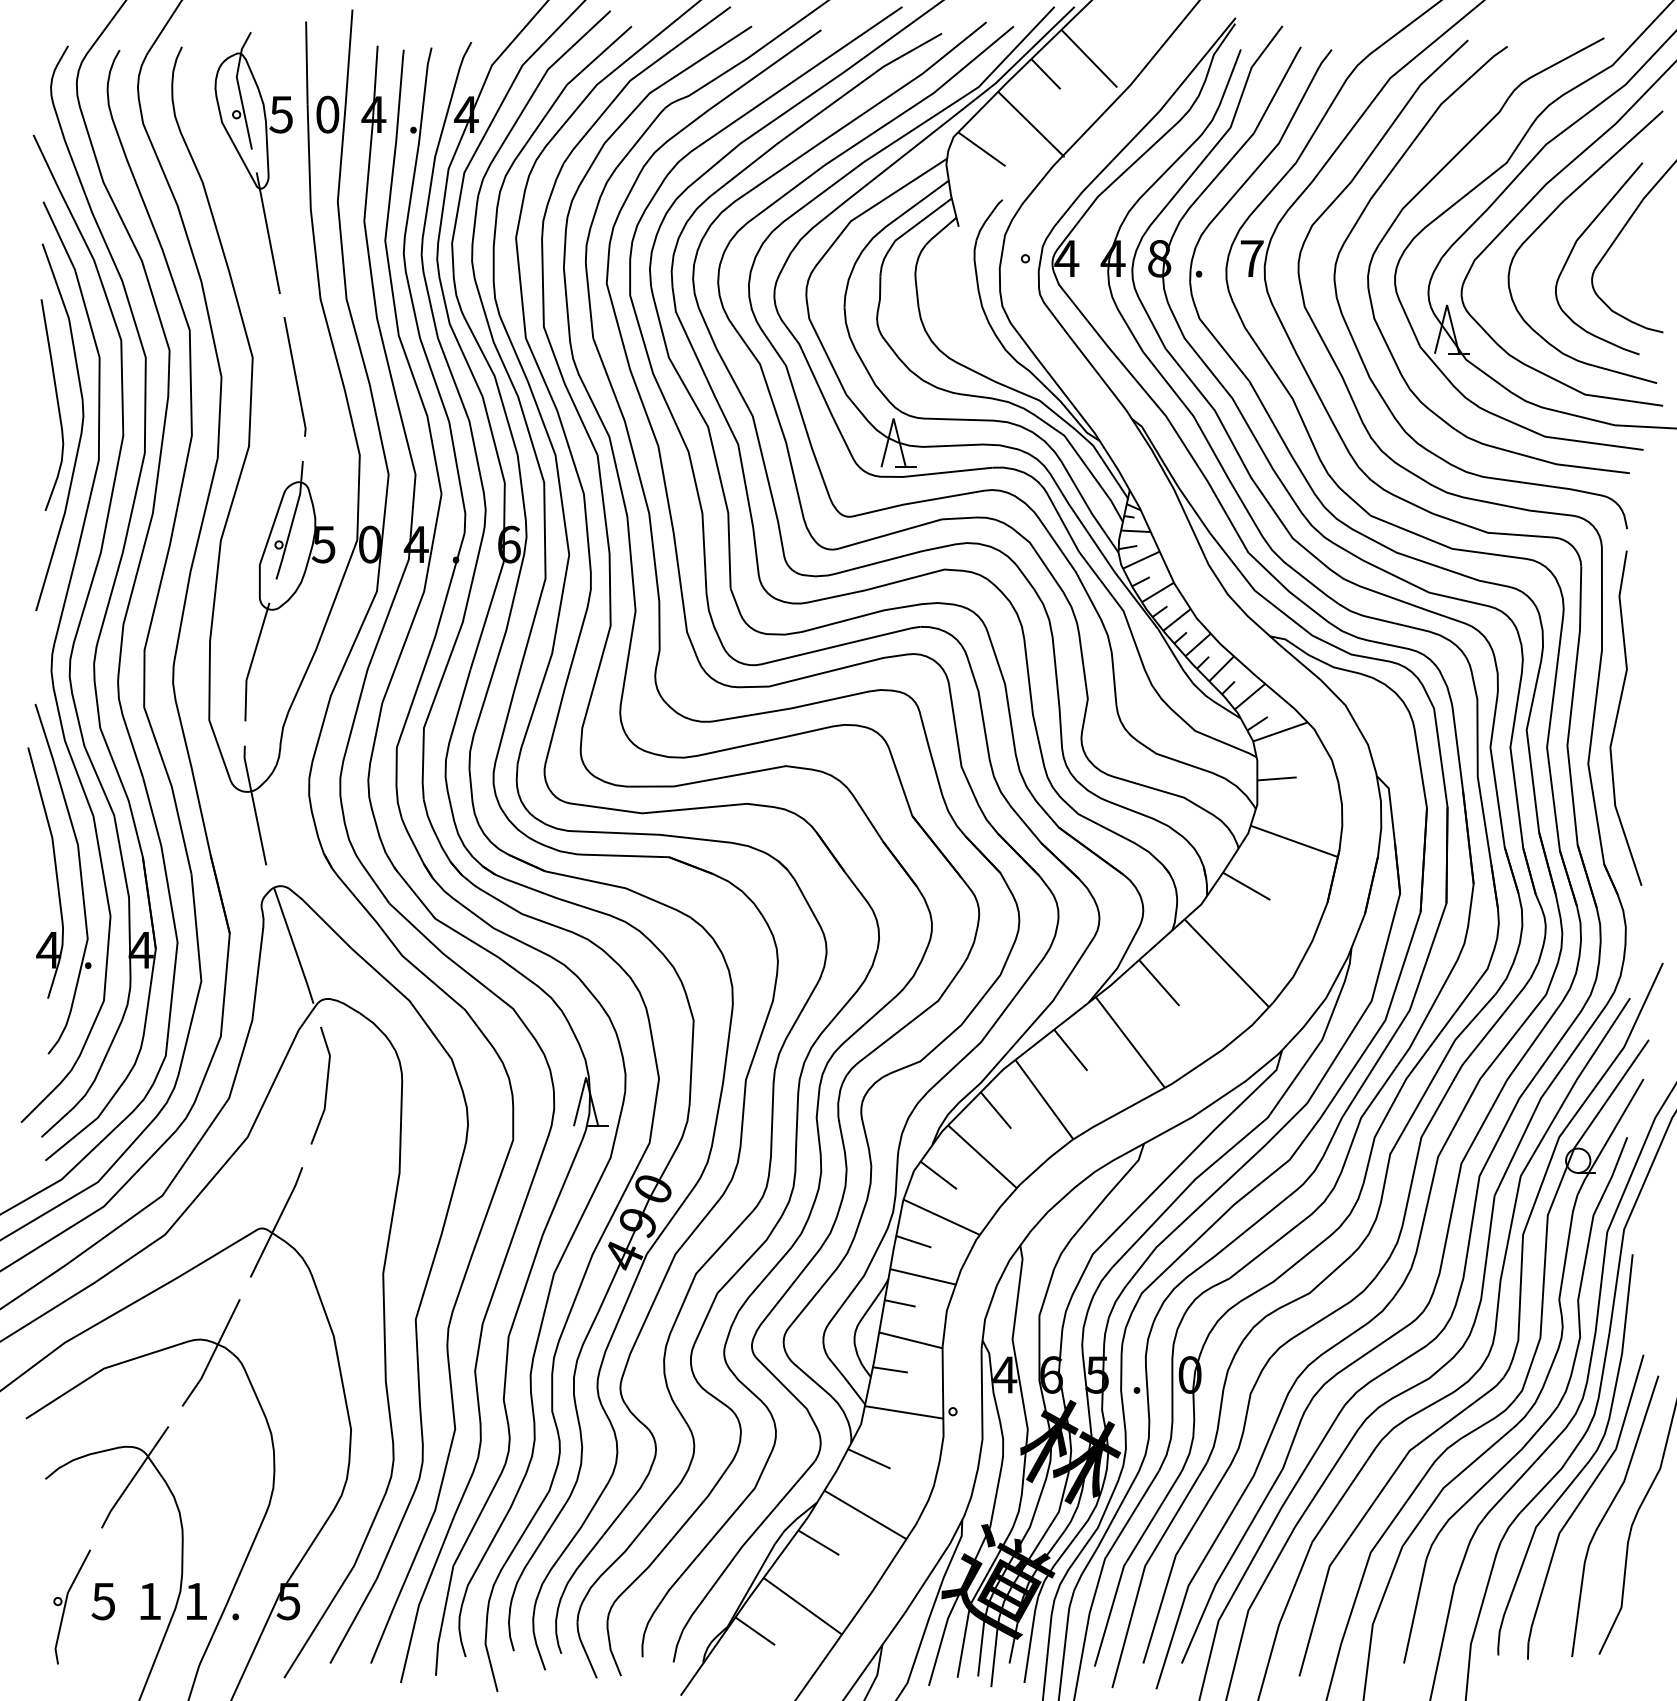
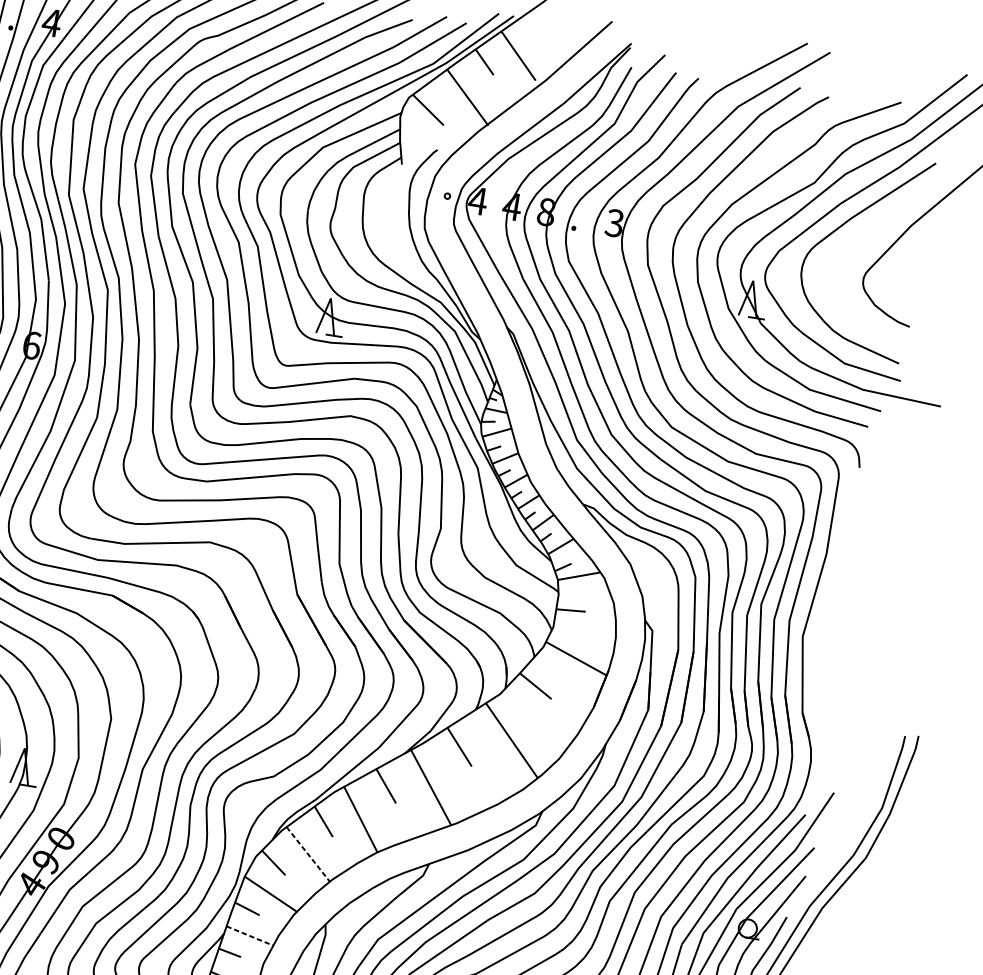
curve: (1575, 245) -> (855, 252), removed
text: (1251, 258) -> (614, 223), 7 -> 3
curve: (1618, 715) -> (830, 604), removed
line: (982, 1156) -> (308, 854), solid -> dashed
line: (923, 1276) -> (250, 935), solid -> dashed

